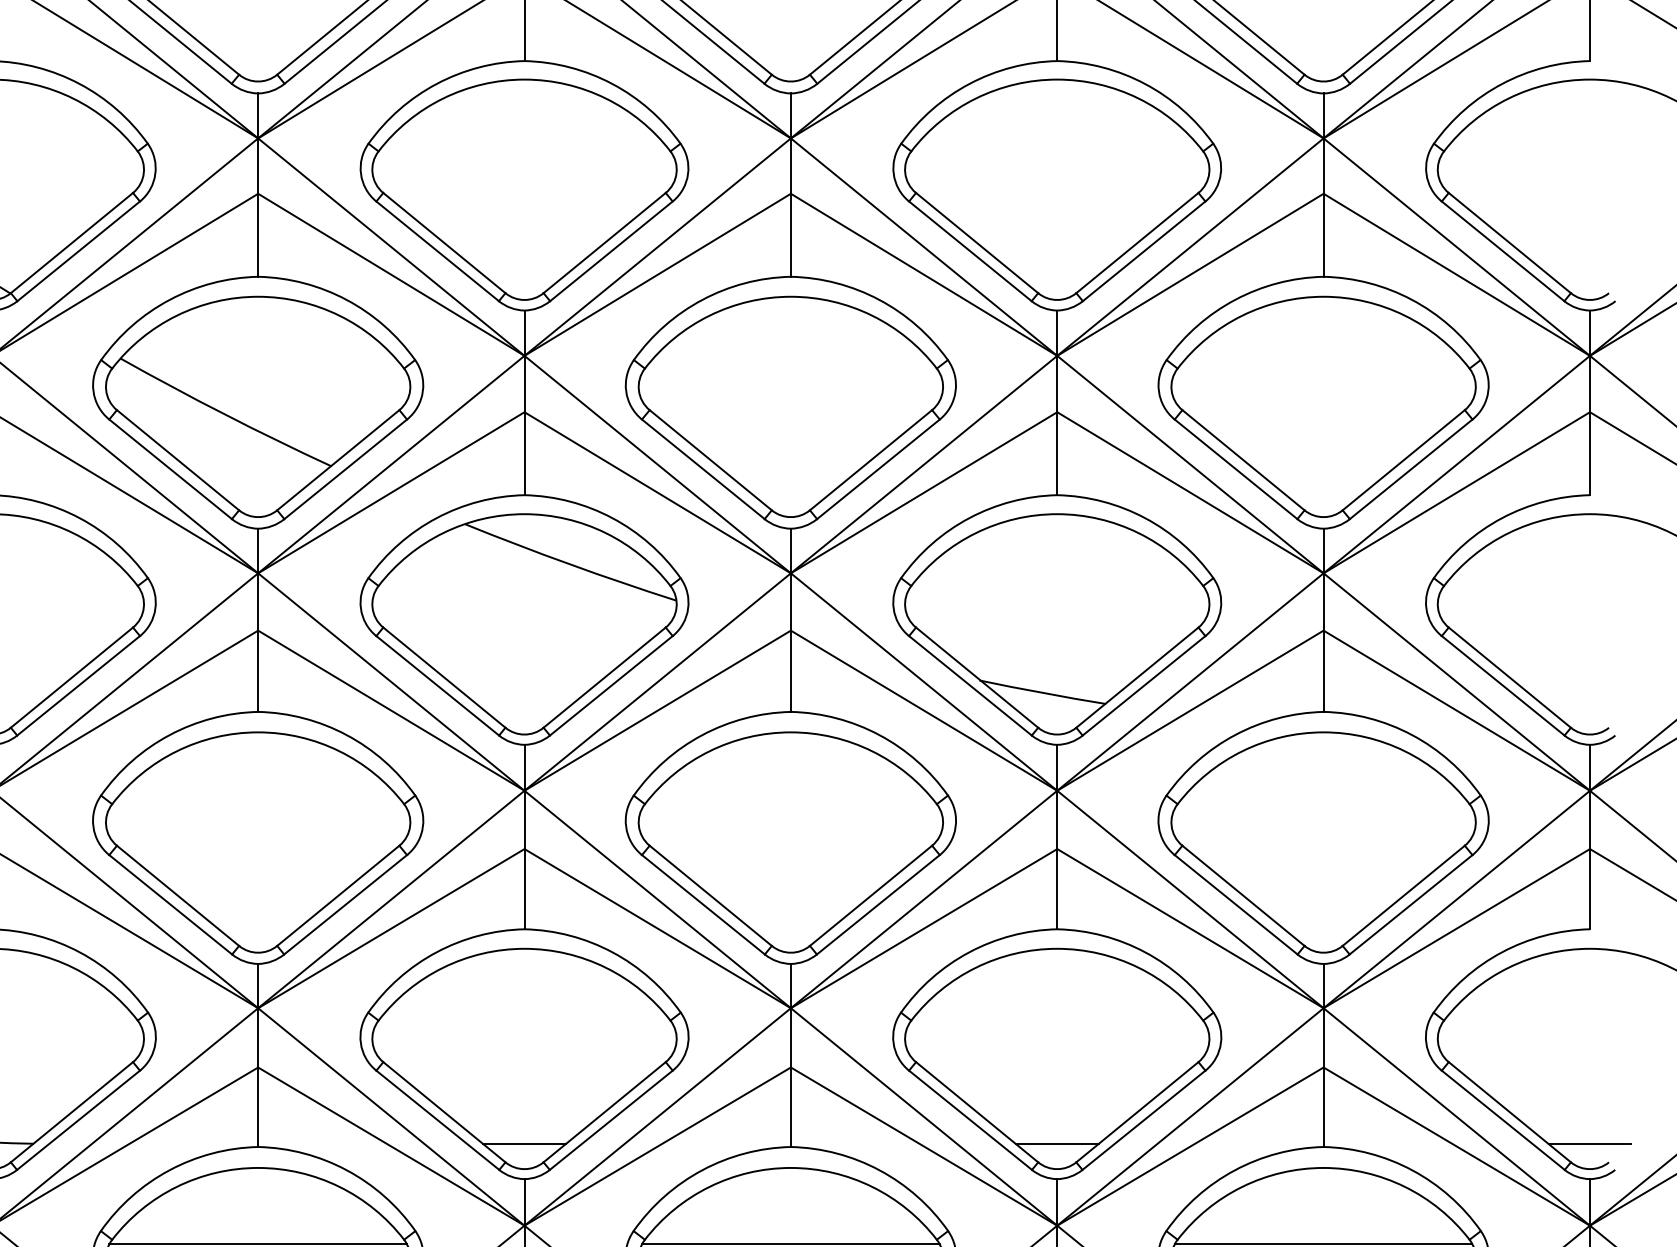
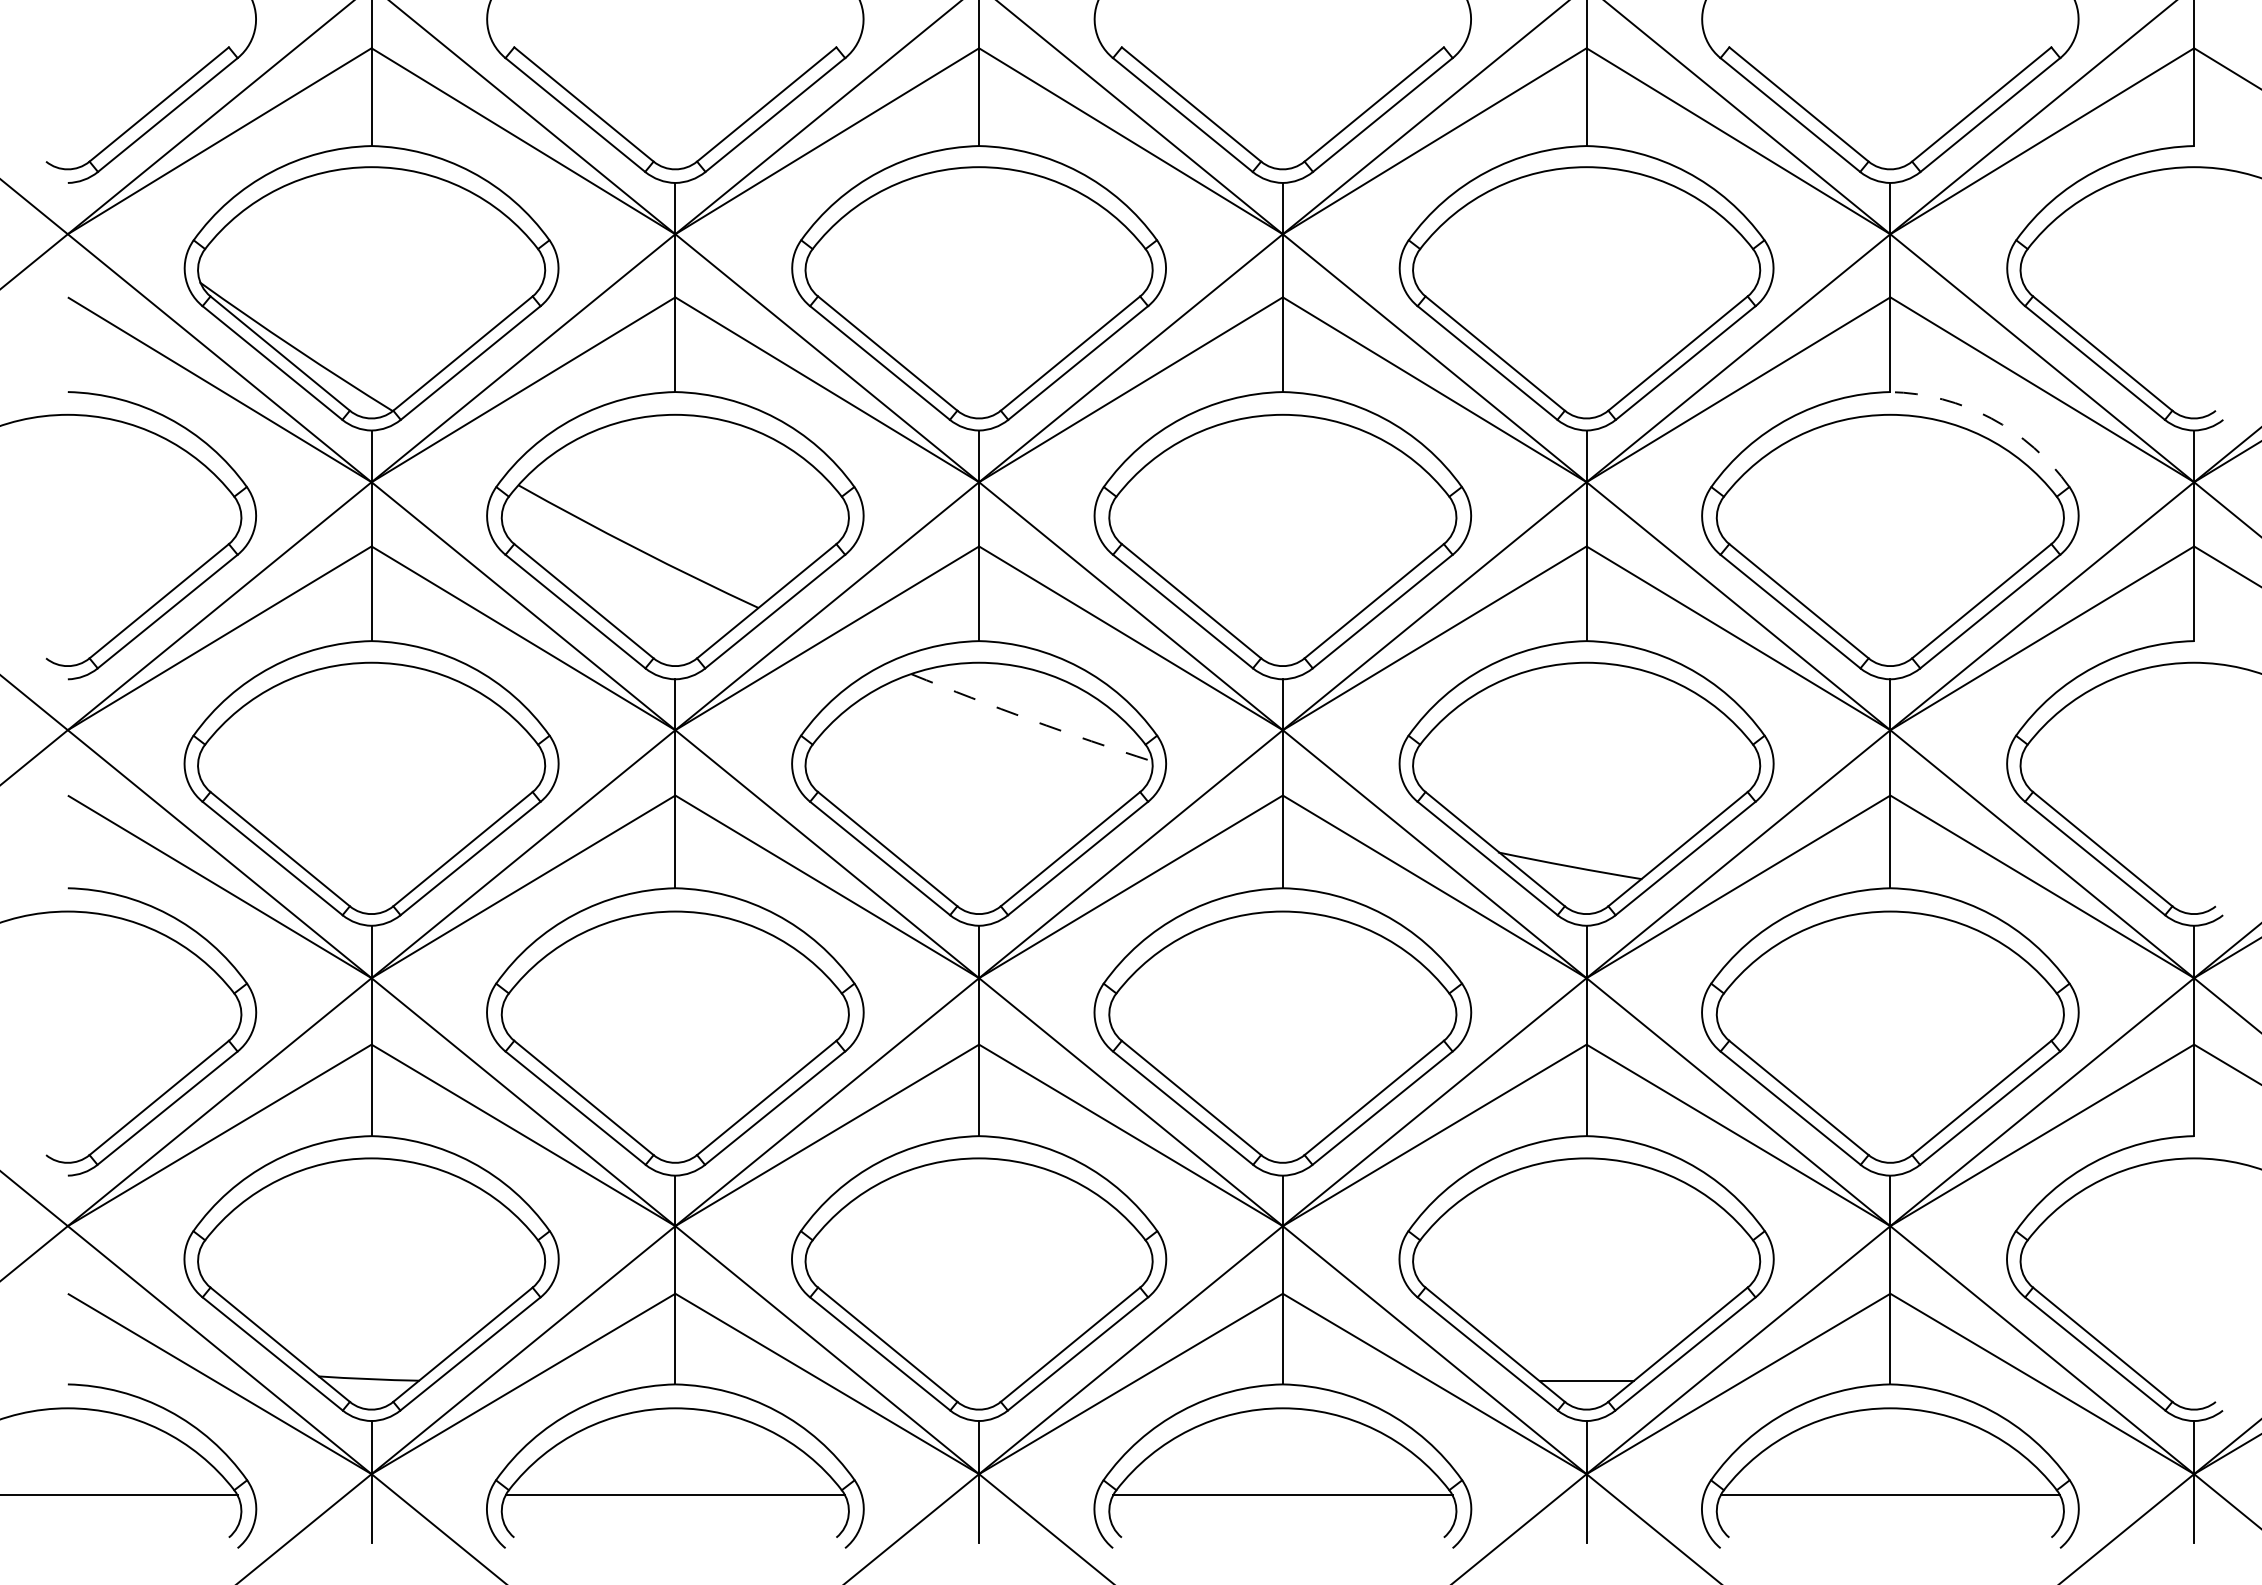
arc: (1412, 299) -> (1991, 418), solid -> dashed
arc: (570, 564) -> (1031, 720), solid -> dashed
line: (524, 1144) -> (979, 1381), removed
line: (1590, 1144) -> (2194, 1381), removed

